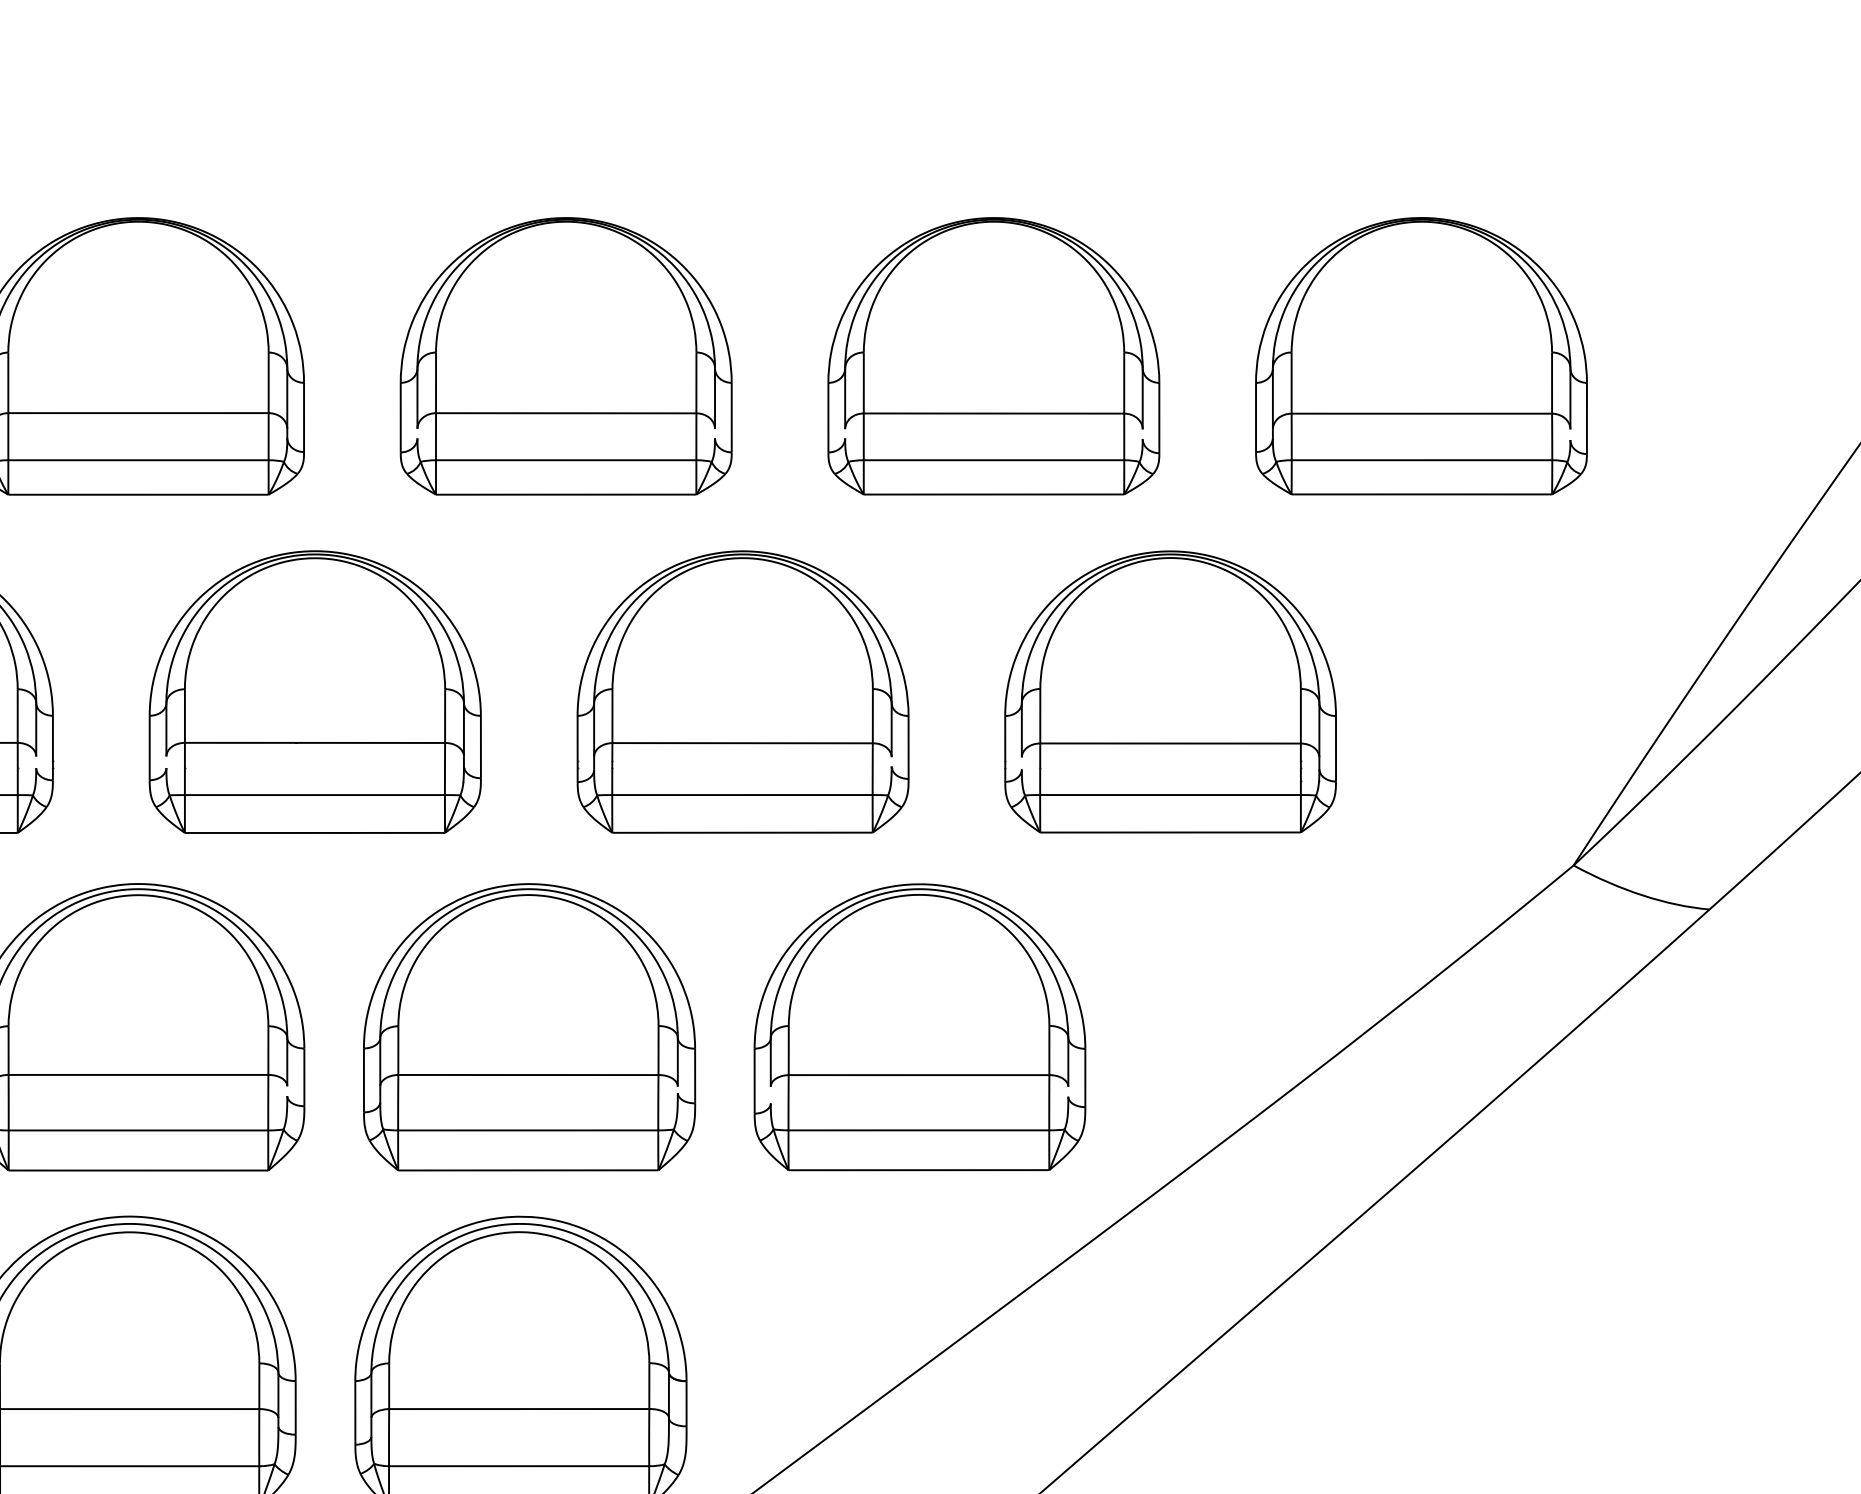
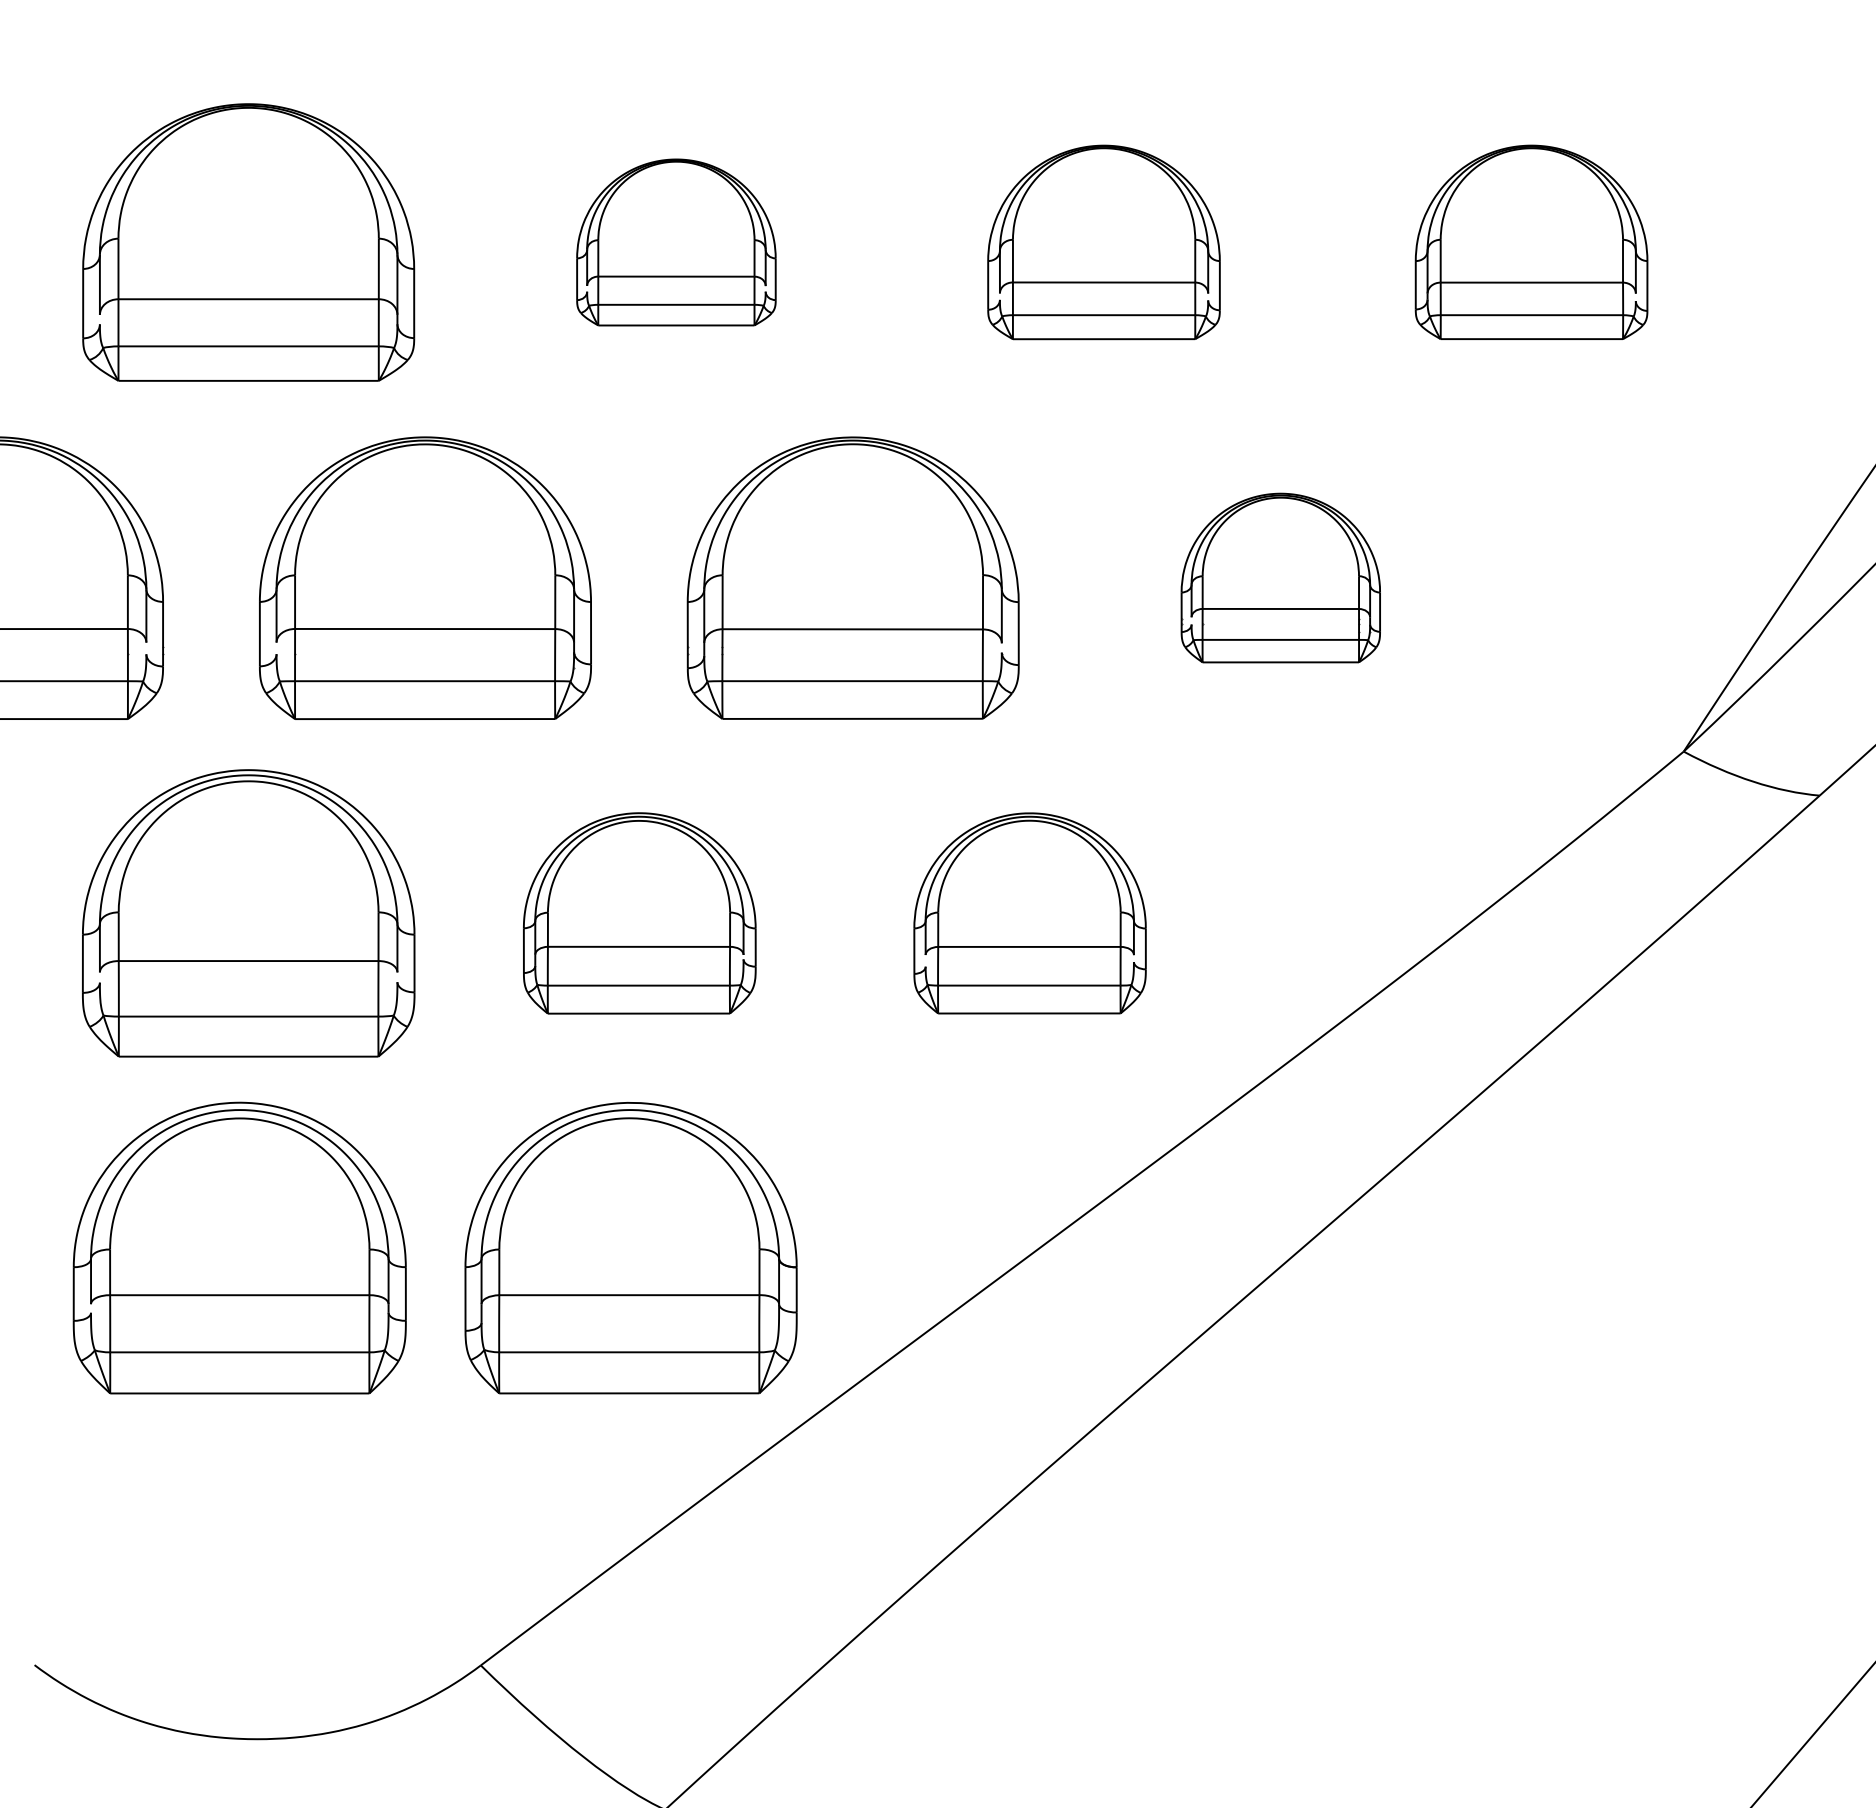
part: (566, 356) -> (676, 242), size x0.6
part: (993, 356) -> (1103, 242), size x0.7
part: (1421, 356) -> (1531, 242), size x0.7
part: (1170, 691) -> (1280, 577), size x0.6
part: (529, 1027) -> (639, 913), size x0.7
part: (919, 1027) -> (1029, 913), size x0.7

